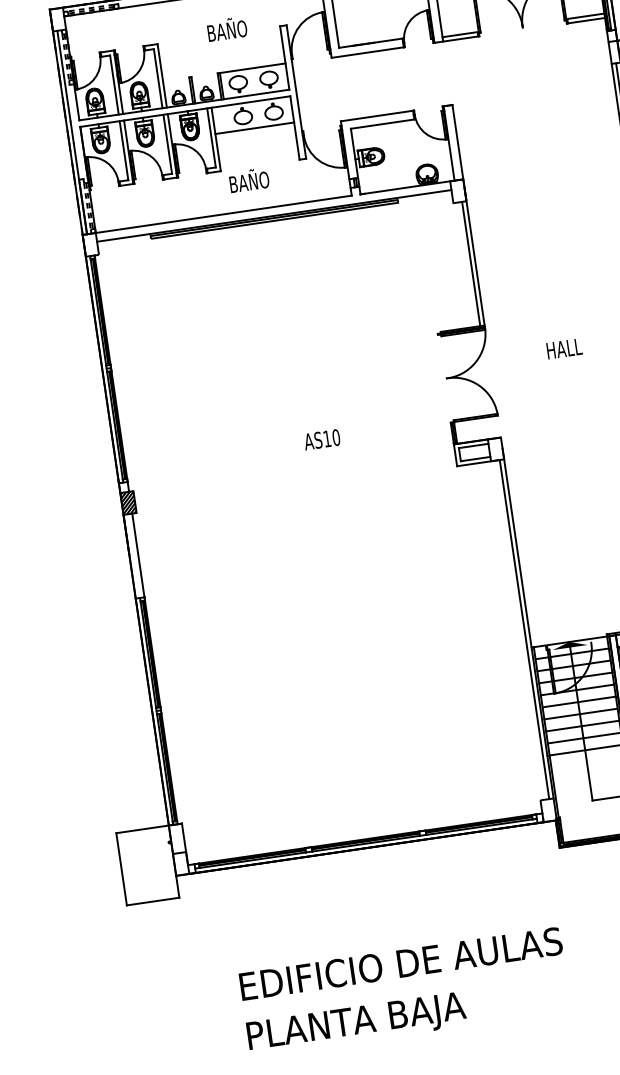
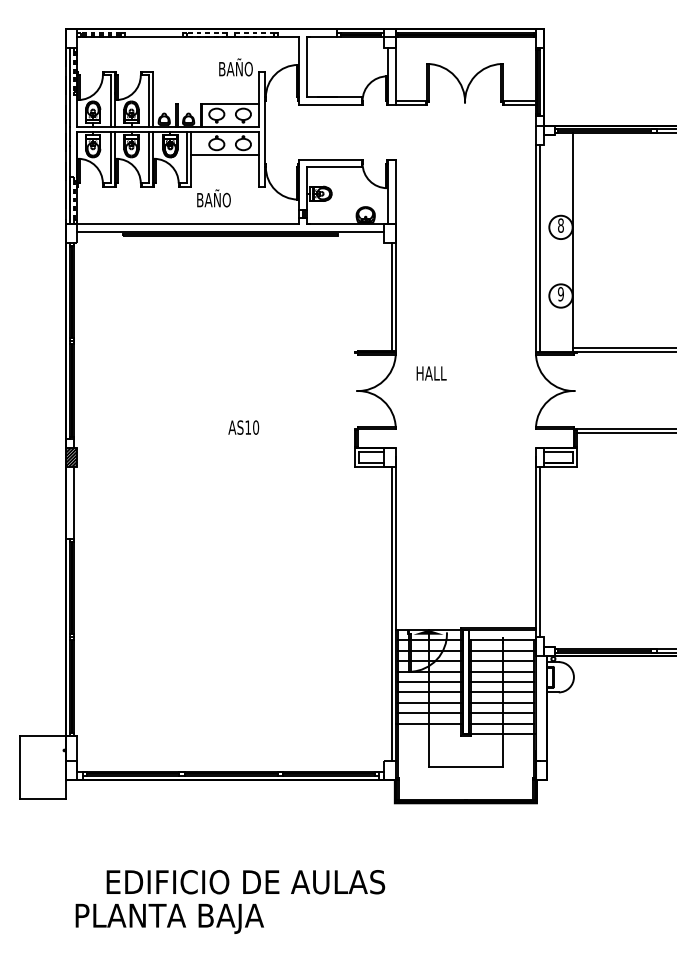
text: (226, 29) -> (235, 67), moved
text: (564, 348) -> (431, 373), moved
text: (356, 1023) -> (169, 918), moved

